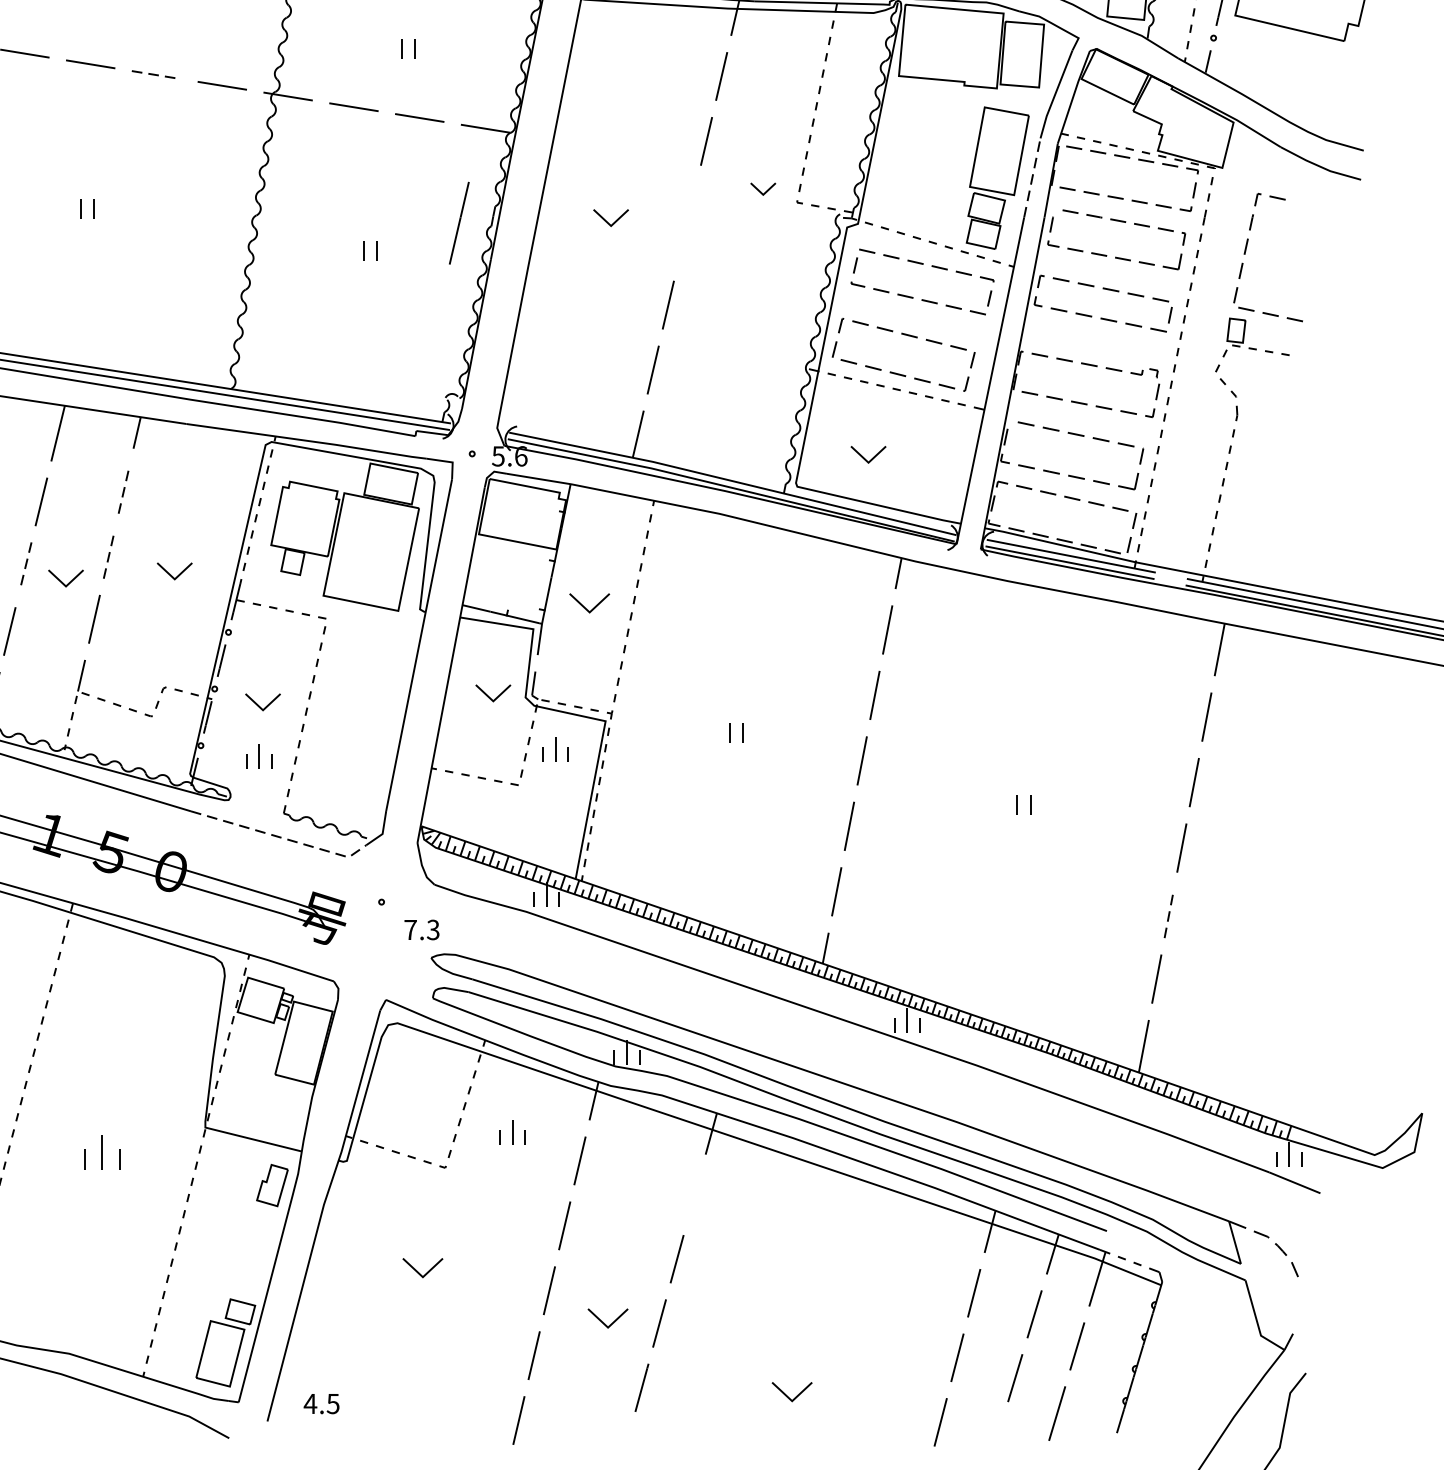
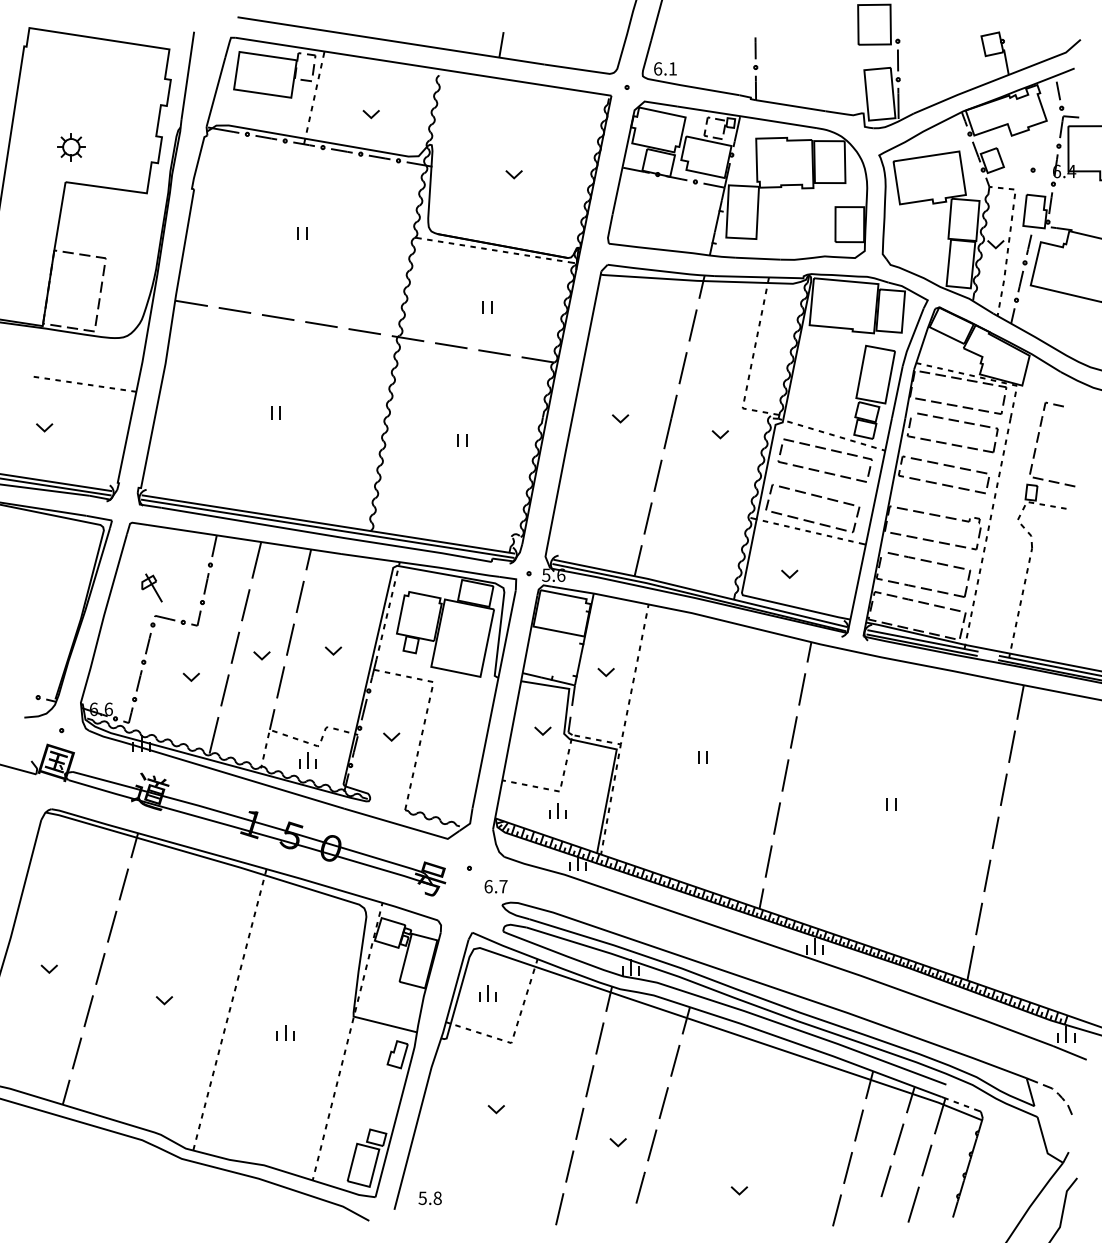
line: (156, 74) -> (321, 324), dashed -> solid
line: (1032, 178) -> (897, 392), dashed -> solid
part: (761, 189) -> (719, 434), moved
part: (611, 217) -> (620, 418), size x0.71
line: (459, 222) -> (670, 421), moved
part: (868, 453) -> (789, 573), size x0.71
line: (124, 488) -> (300, 596), dashed -> solid
line: (109, 554) -> (290, 639), dashed -> solid
line: (25, 567) -> (235, 648), dashed -> solid
part: (174, 570) -> (333, 650), size x0.71
part: (65, 578) -> (261, 655), size x0.71
part: (588, 604) -> (605, 672), size x0.62
part: (492, 692) -> (542, 730), size x0.71
part: (263, 701) -> (391, 736), size x0.71
part: (555, 748) -> (557, 810), moved
part: (258, 756) -> (307, 760), moved
line: (282, 838) -> (404, 826), dashed -> solid
line: (1169, 912) -> (987, 875), dashed -> solid
text: (421, 929) -> (495, 886), 7.3 -> 6.7
part: (512, 1131) -> (487, 993), moved
part: (101, 1151) -> (285, 1032), size x0.71
line: (694, 1194) -> (675, 1060), added
part: (421, 1268) -> (495, 1109), size x0.62
part: (606, 1319) -> (617, 1142), size x0.62
part: (792, 1392) -> (739, 1190), size x0.62
text: (320, 1404) -> (429, 1198), 4.5 -> 5.8

